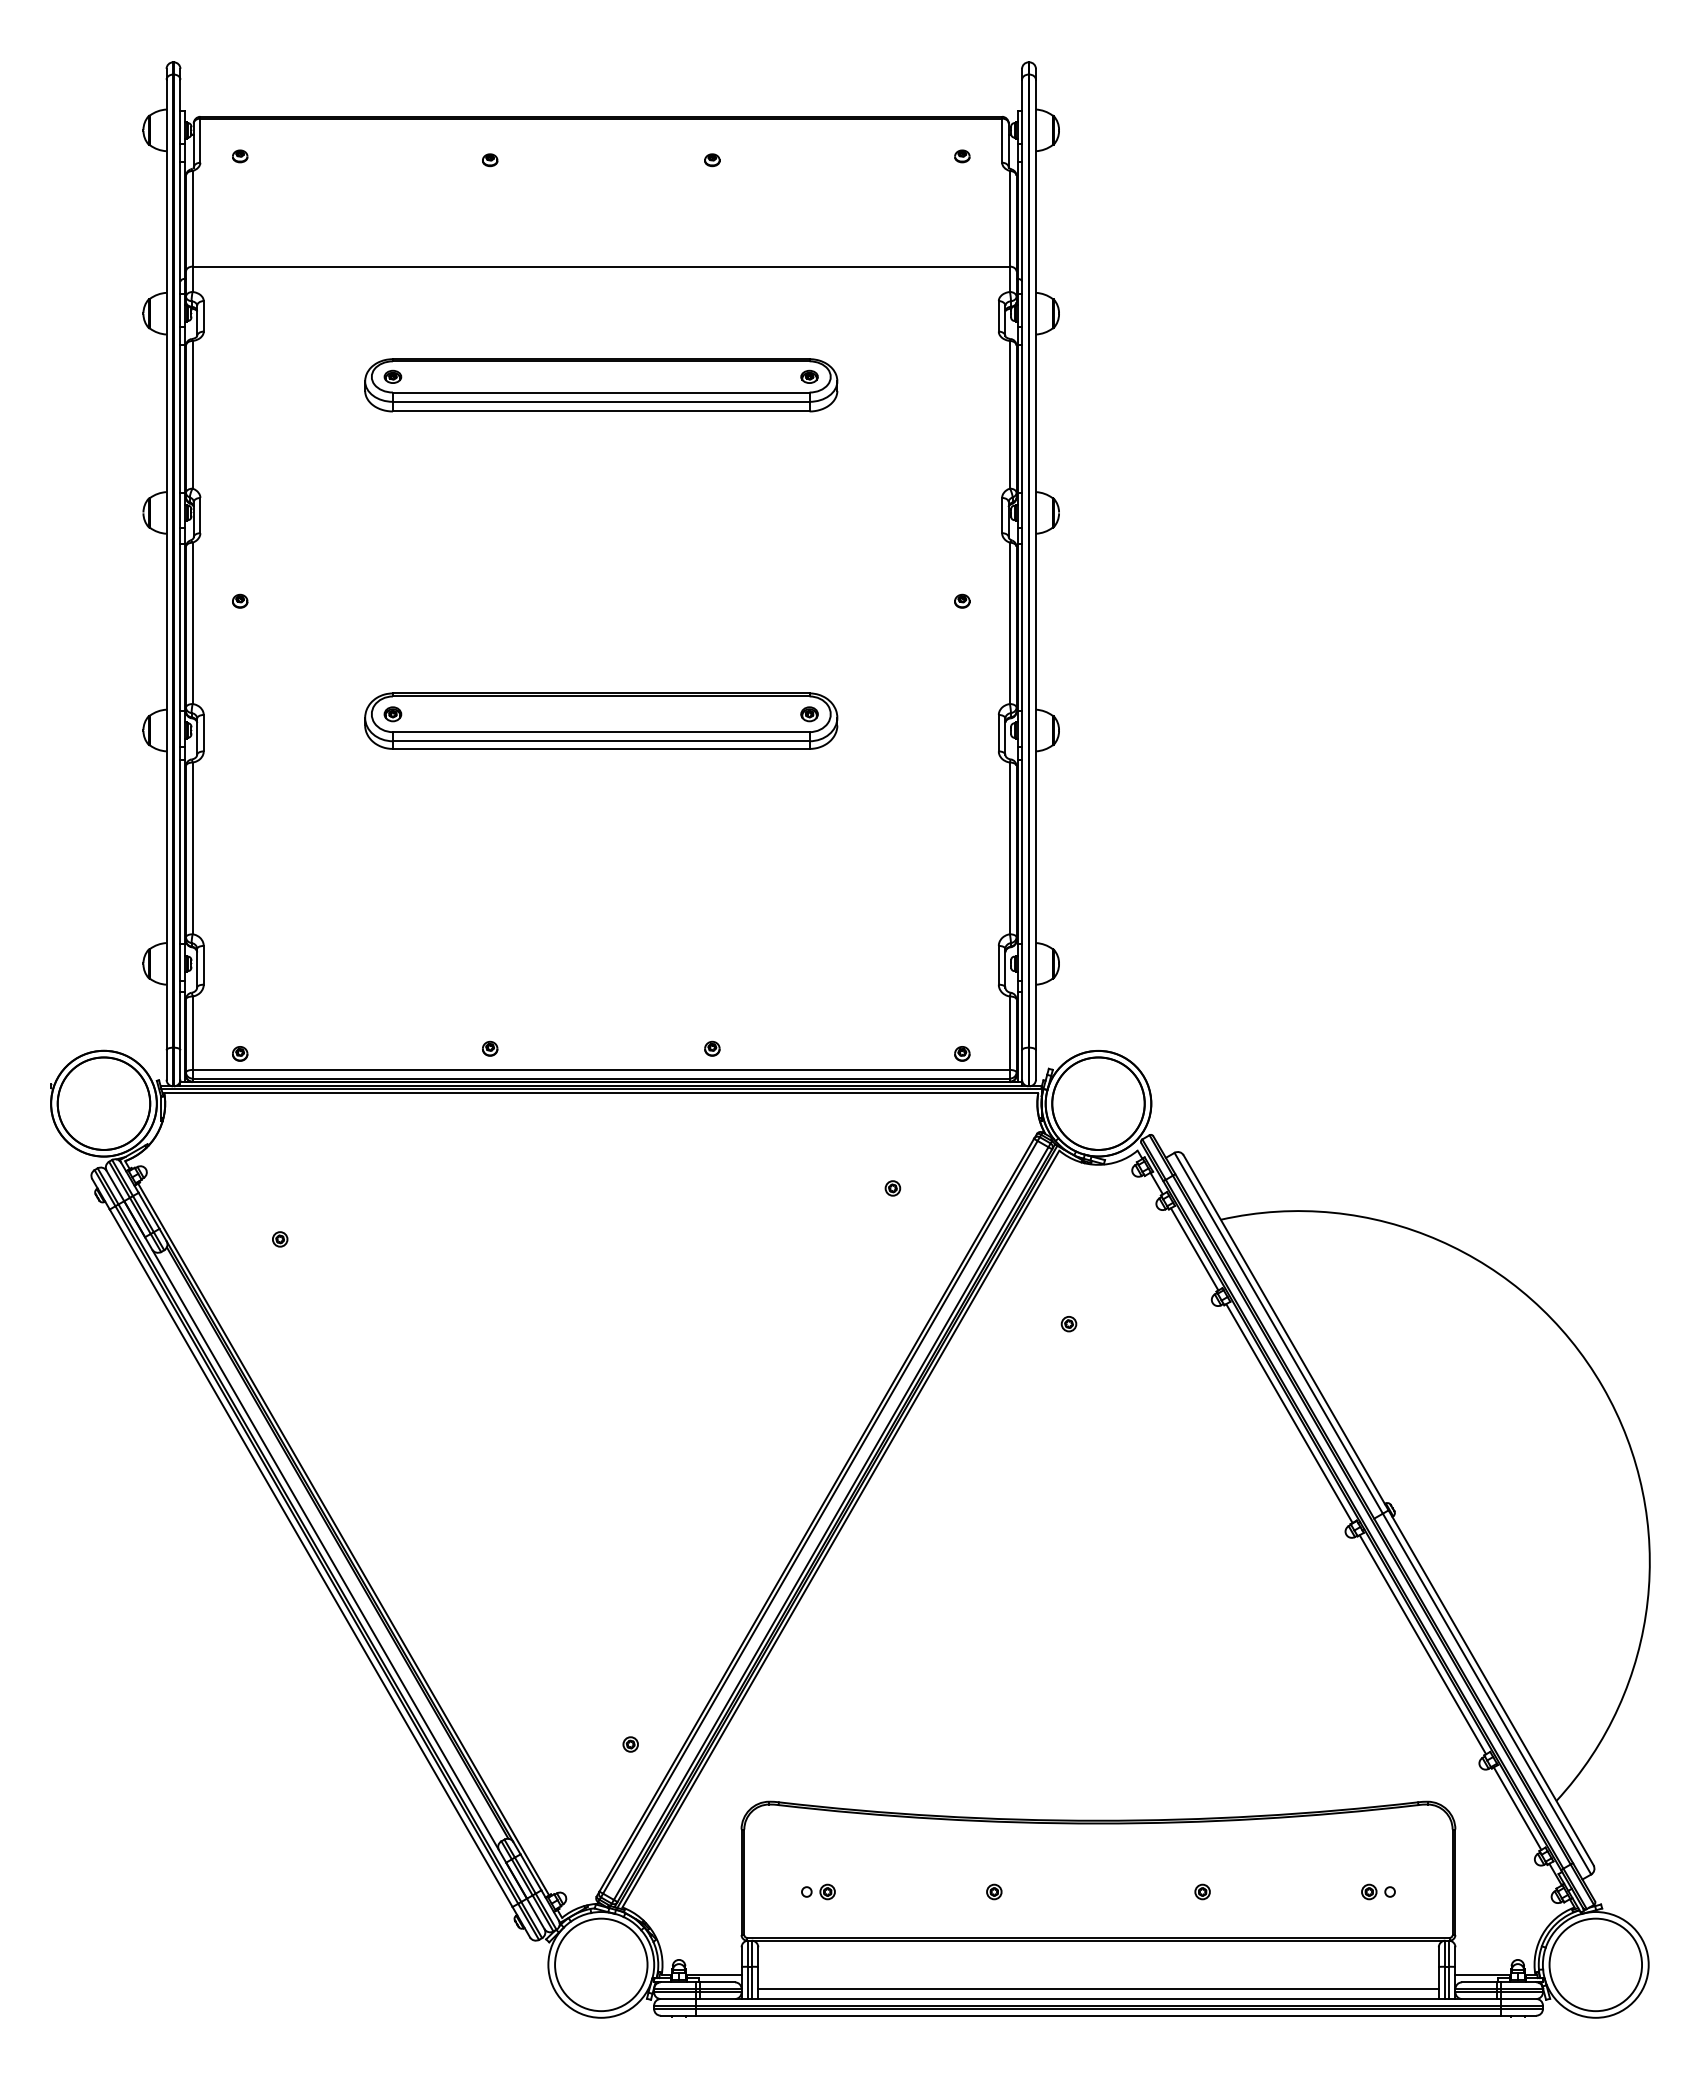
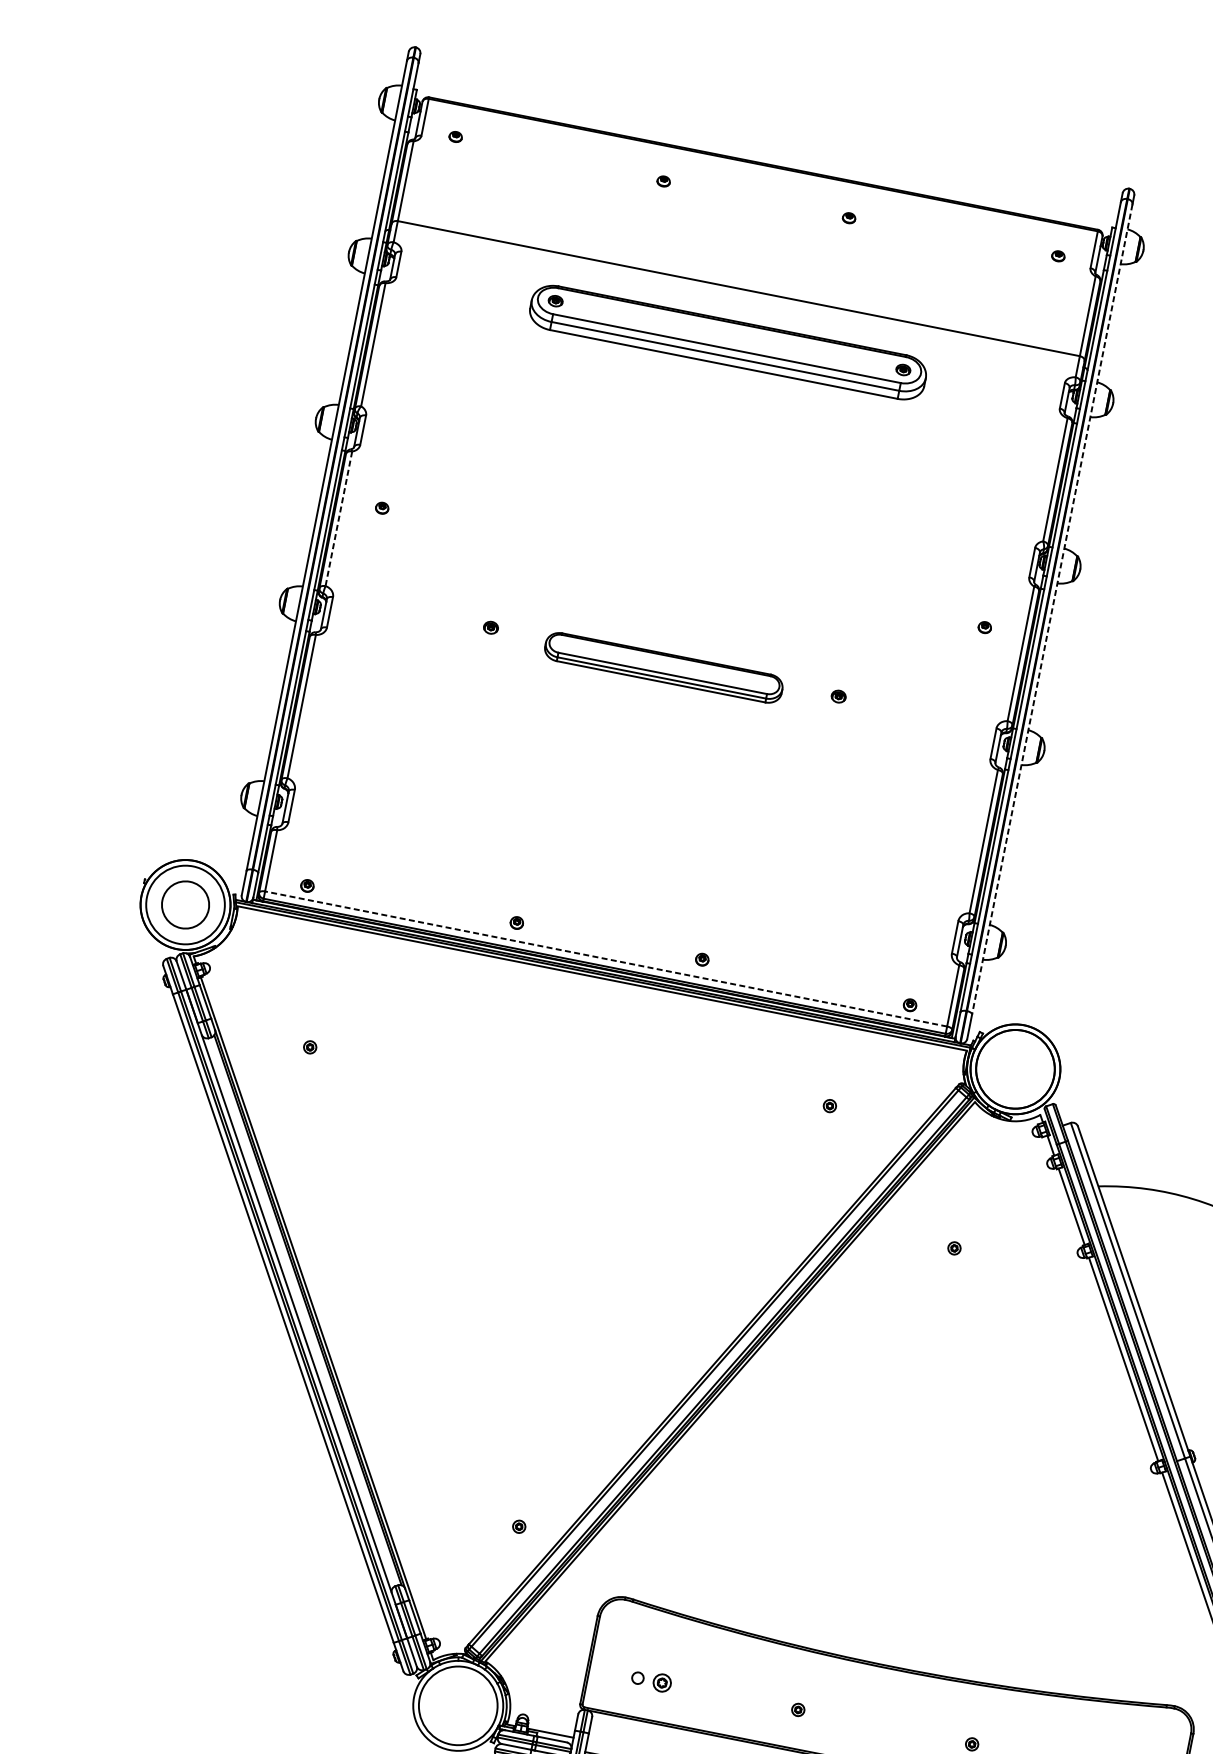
part: (601, 385) -> (728, 342), moved
line: (1035, 565) -> (1051, 609), solid -> dashed
line: (192, 623) -> (338, 518), solid -> dashed
part: (601, 720) -> (664, 667), size x0.6
line: (601, 1069) -> (606, 958), solid -> dashed
circle: (103, 1103) -> (185, 904), size x0.6
part: (818, 1891) -> (651, 1680), size x1.4

